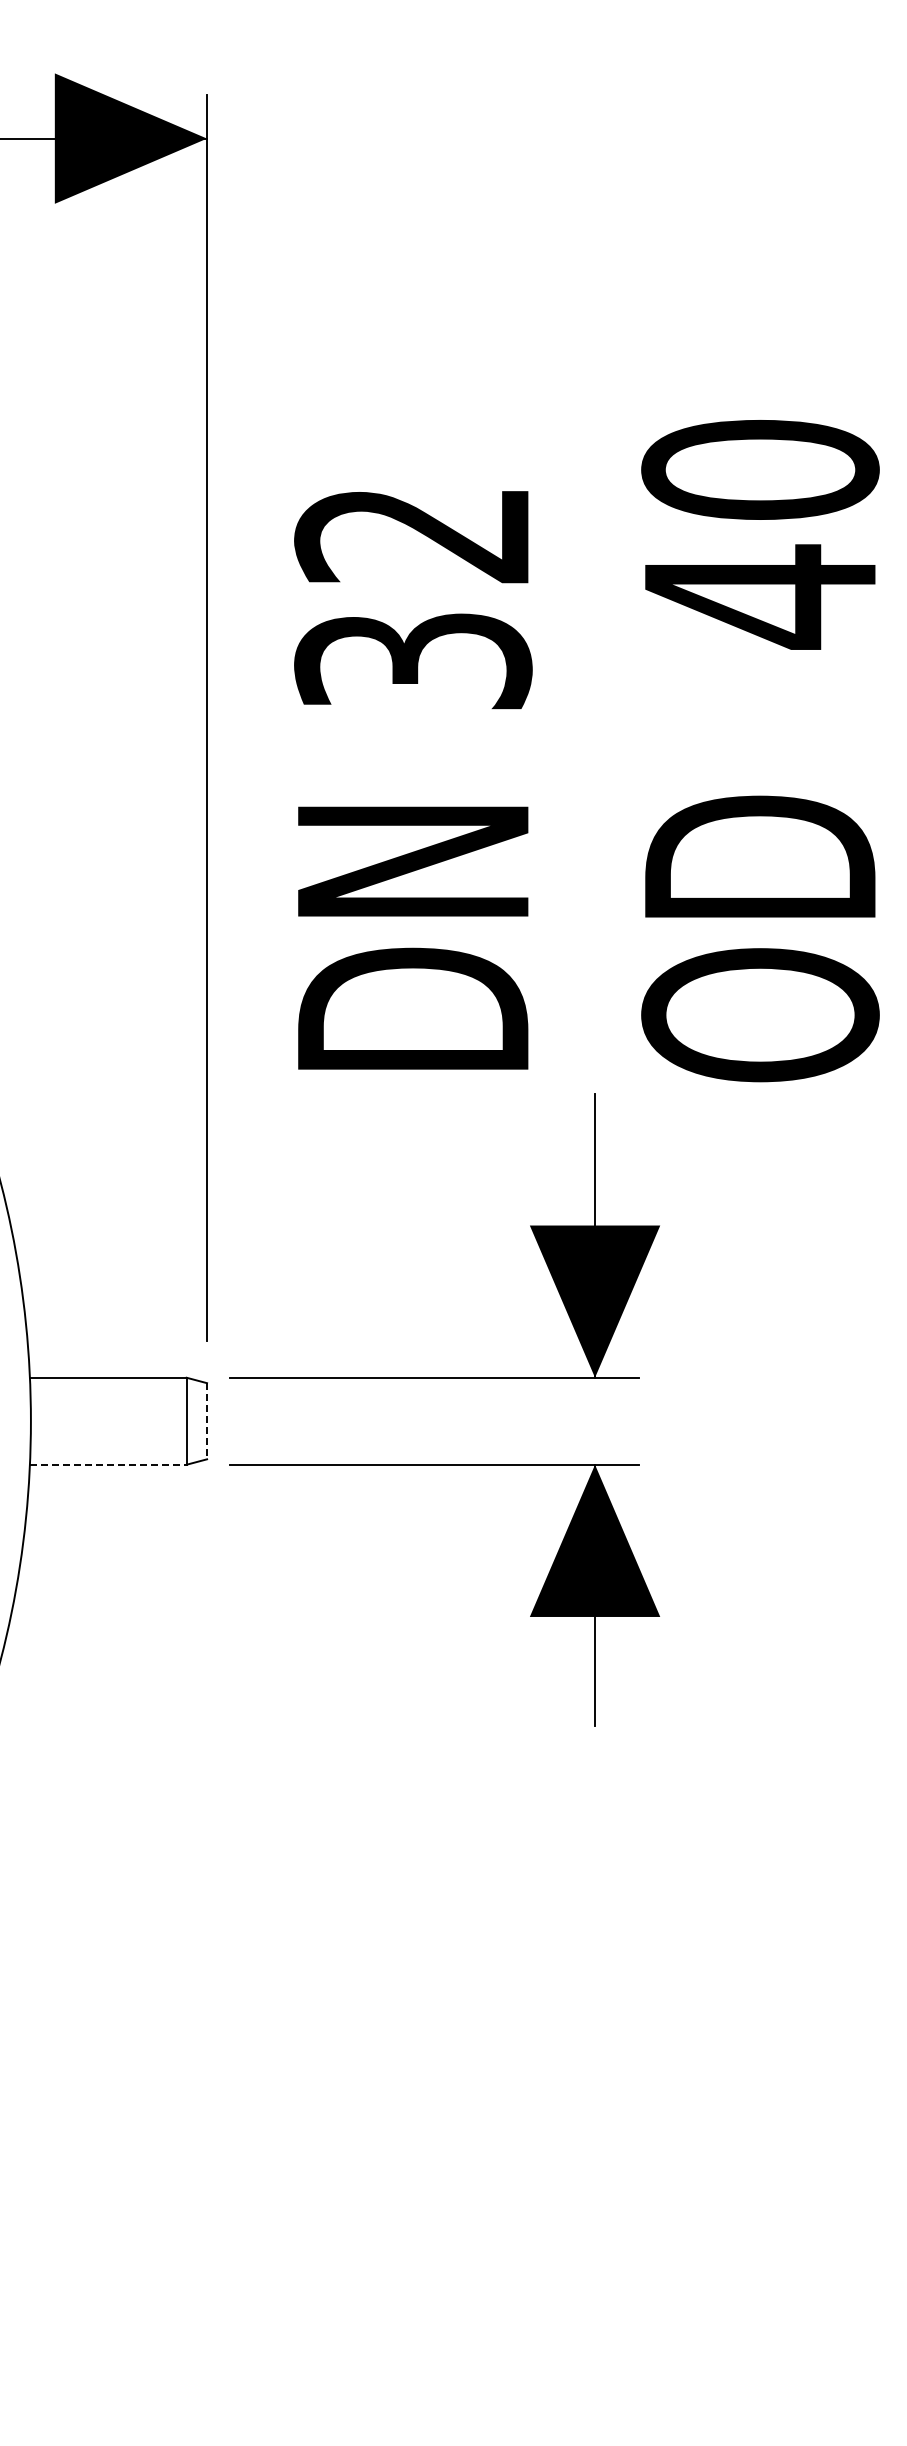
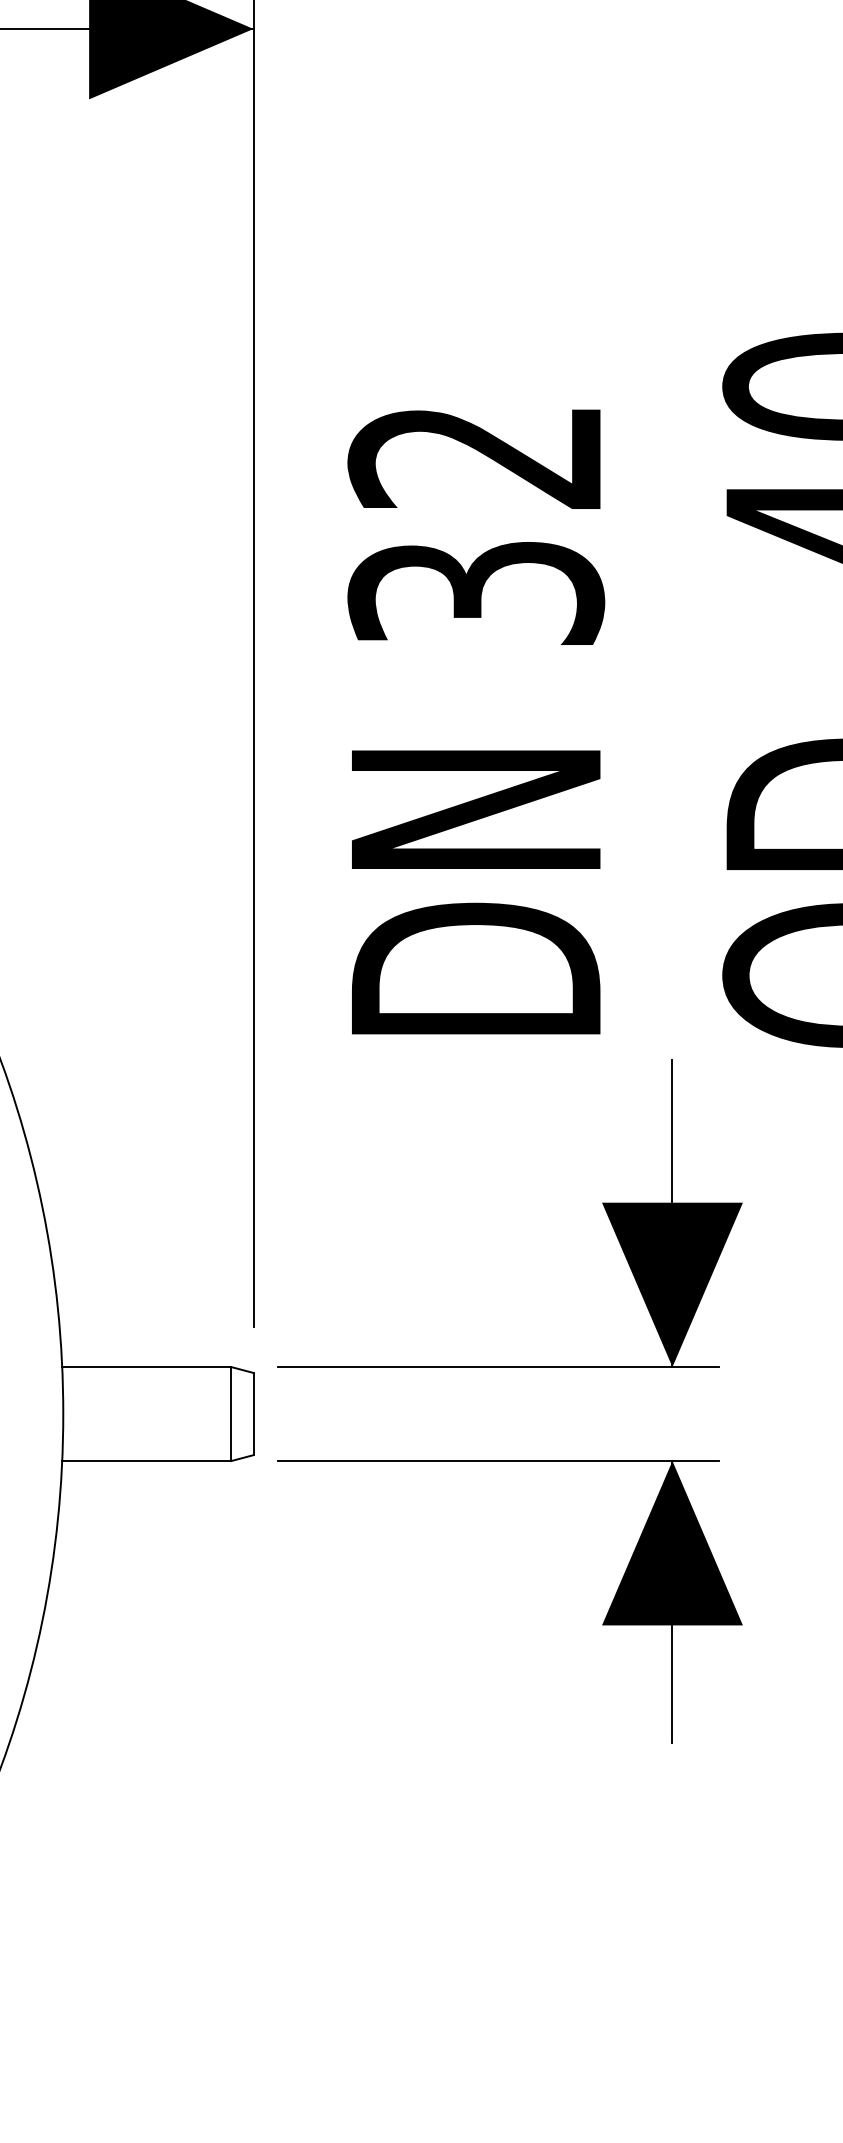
line: (207, 1421) -> (253, 1414), dashed -> solid
line: (108, 1464) -> (147, 1460), dashed -> solid

